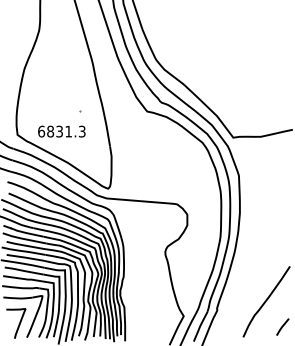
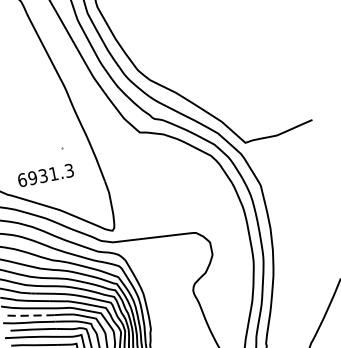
text: (50, 131) -> (32, 177), 6831.3 -> 6931.3
line: (26, 245) -> (31, 315), solid -> dashed

